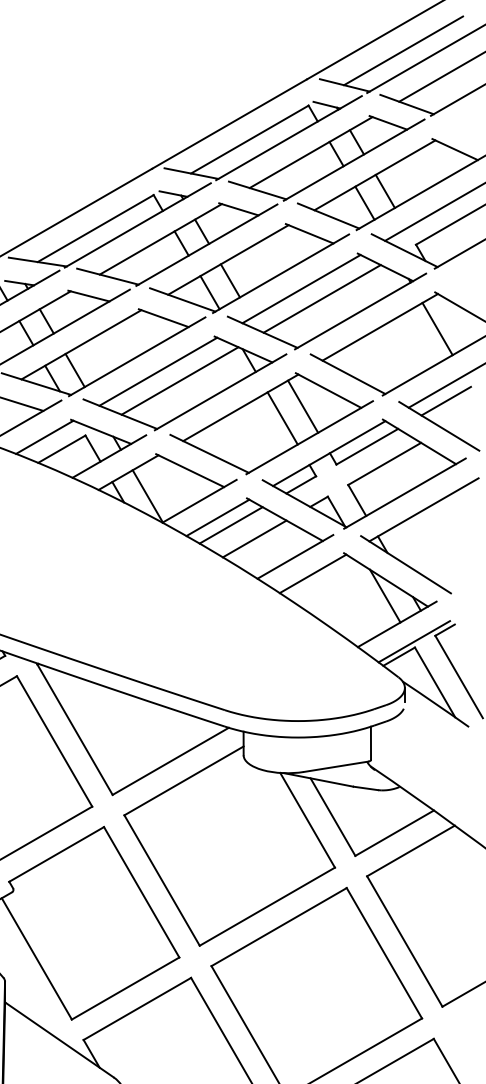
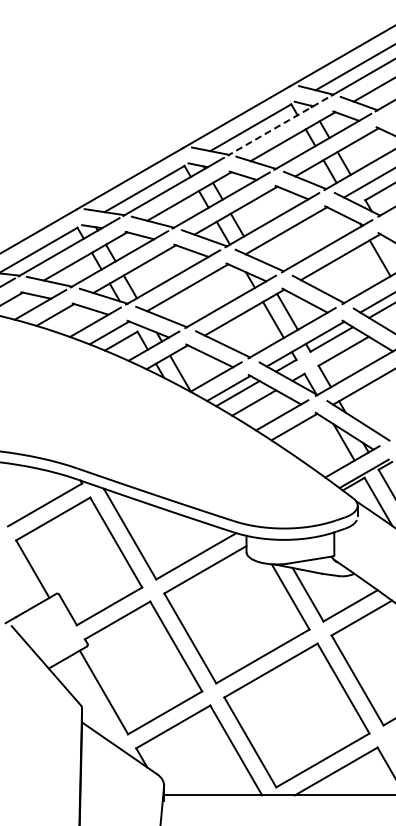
line: (288, 137) -> (277, 126), solid -> dashed
line: (321, 298) -> (300, 237), removed
line: (179, 380) -> (202, 293), removed

